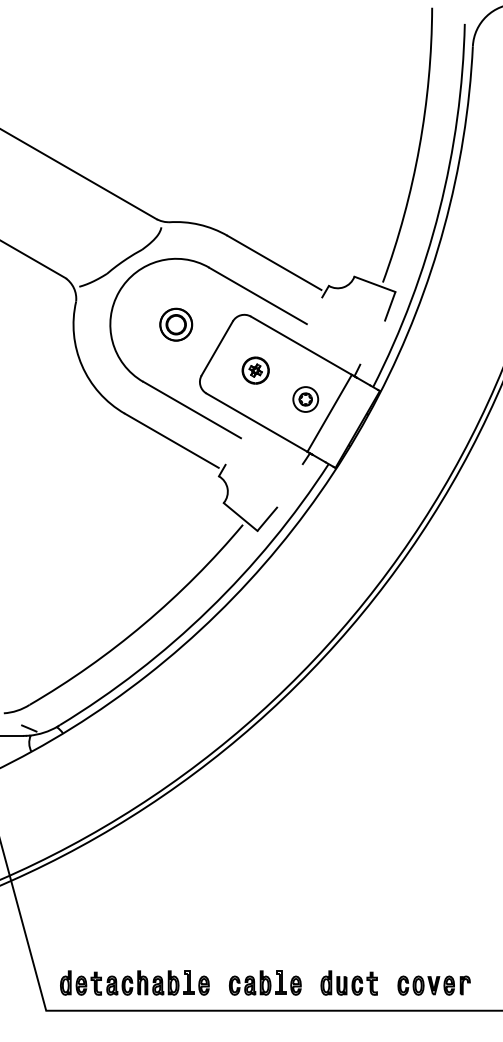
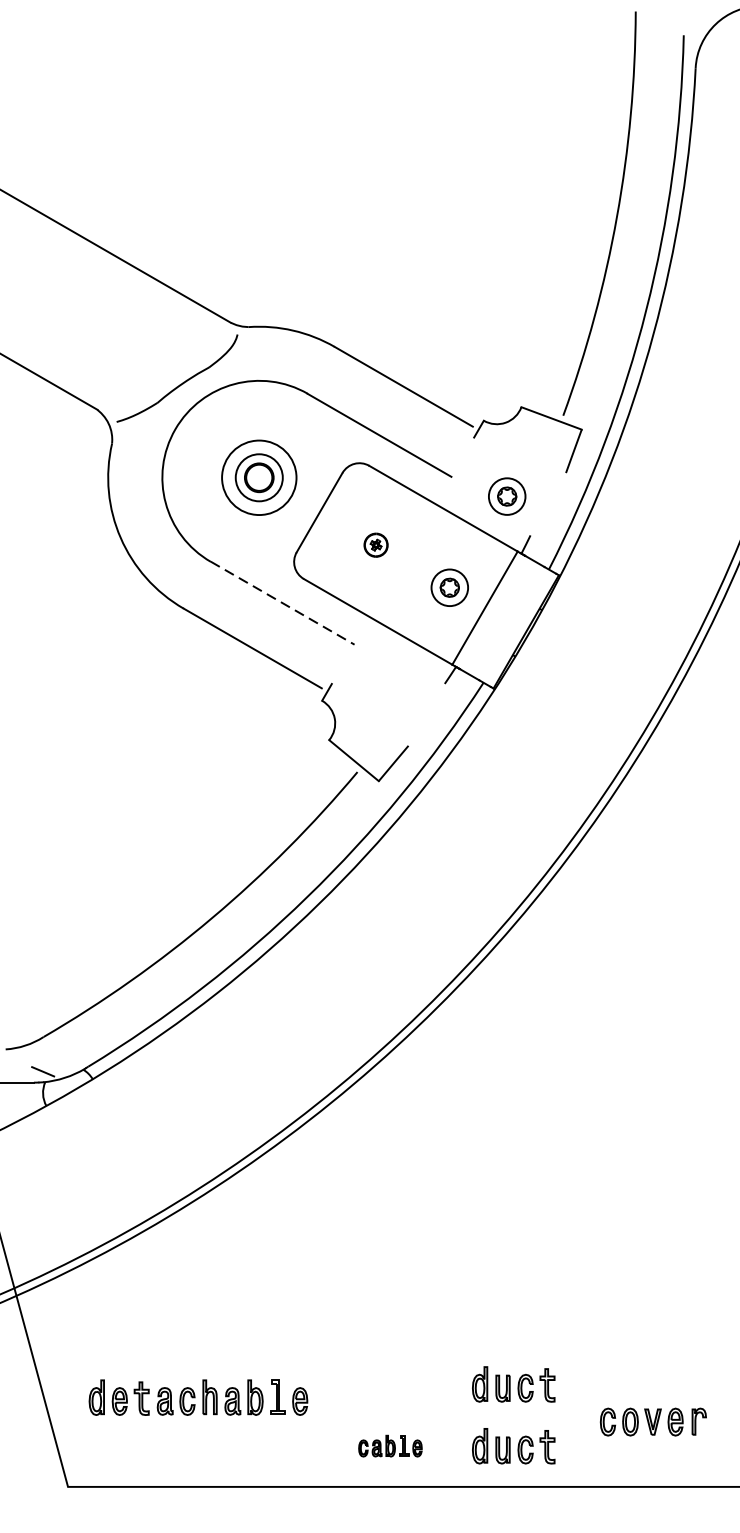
circle: (176, 324) -> (259, 477), size x1.6
part: (344, 337) -> (506, 496), added
part: (255, 370) -> (375, 545), size x0.6
line: (192, 410) -> (283, 603), solid -> dashed
part: (348, 940) -> (512, 1383), added
part: (134, 982) -> (197, 1396), moved
part: (265, 982) -> (390, 1445), size x0.6
part: (433, 985) -> (652, 1421), moved

